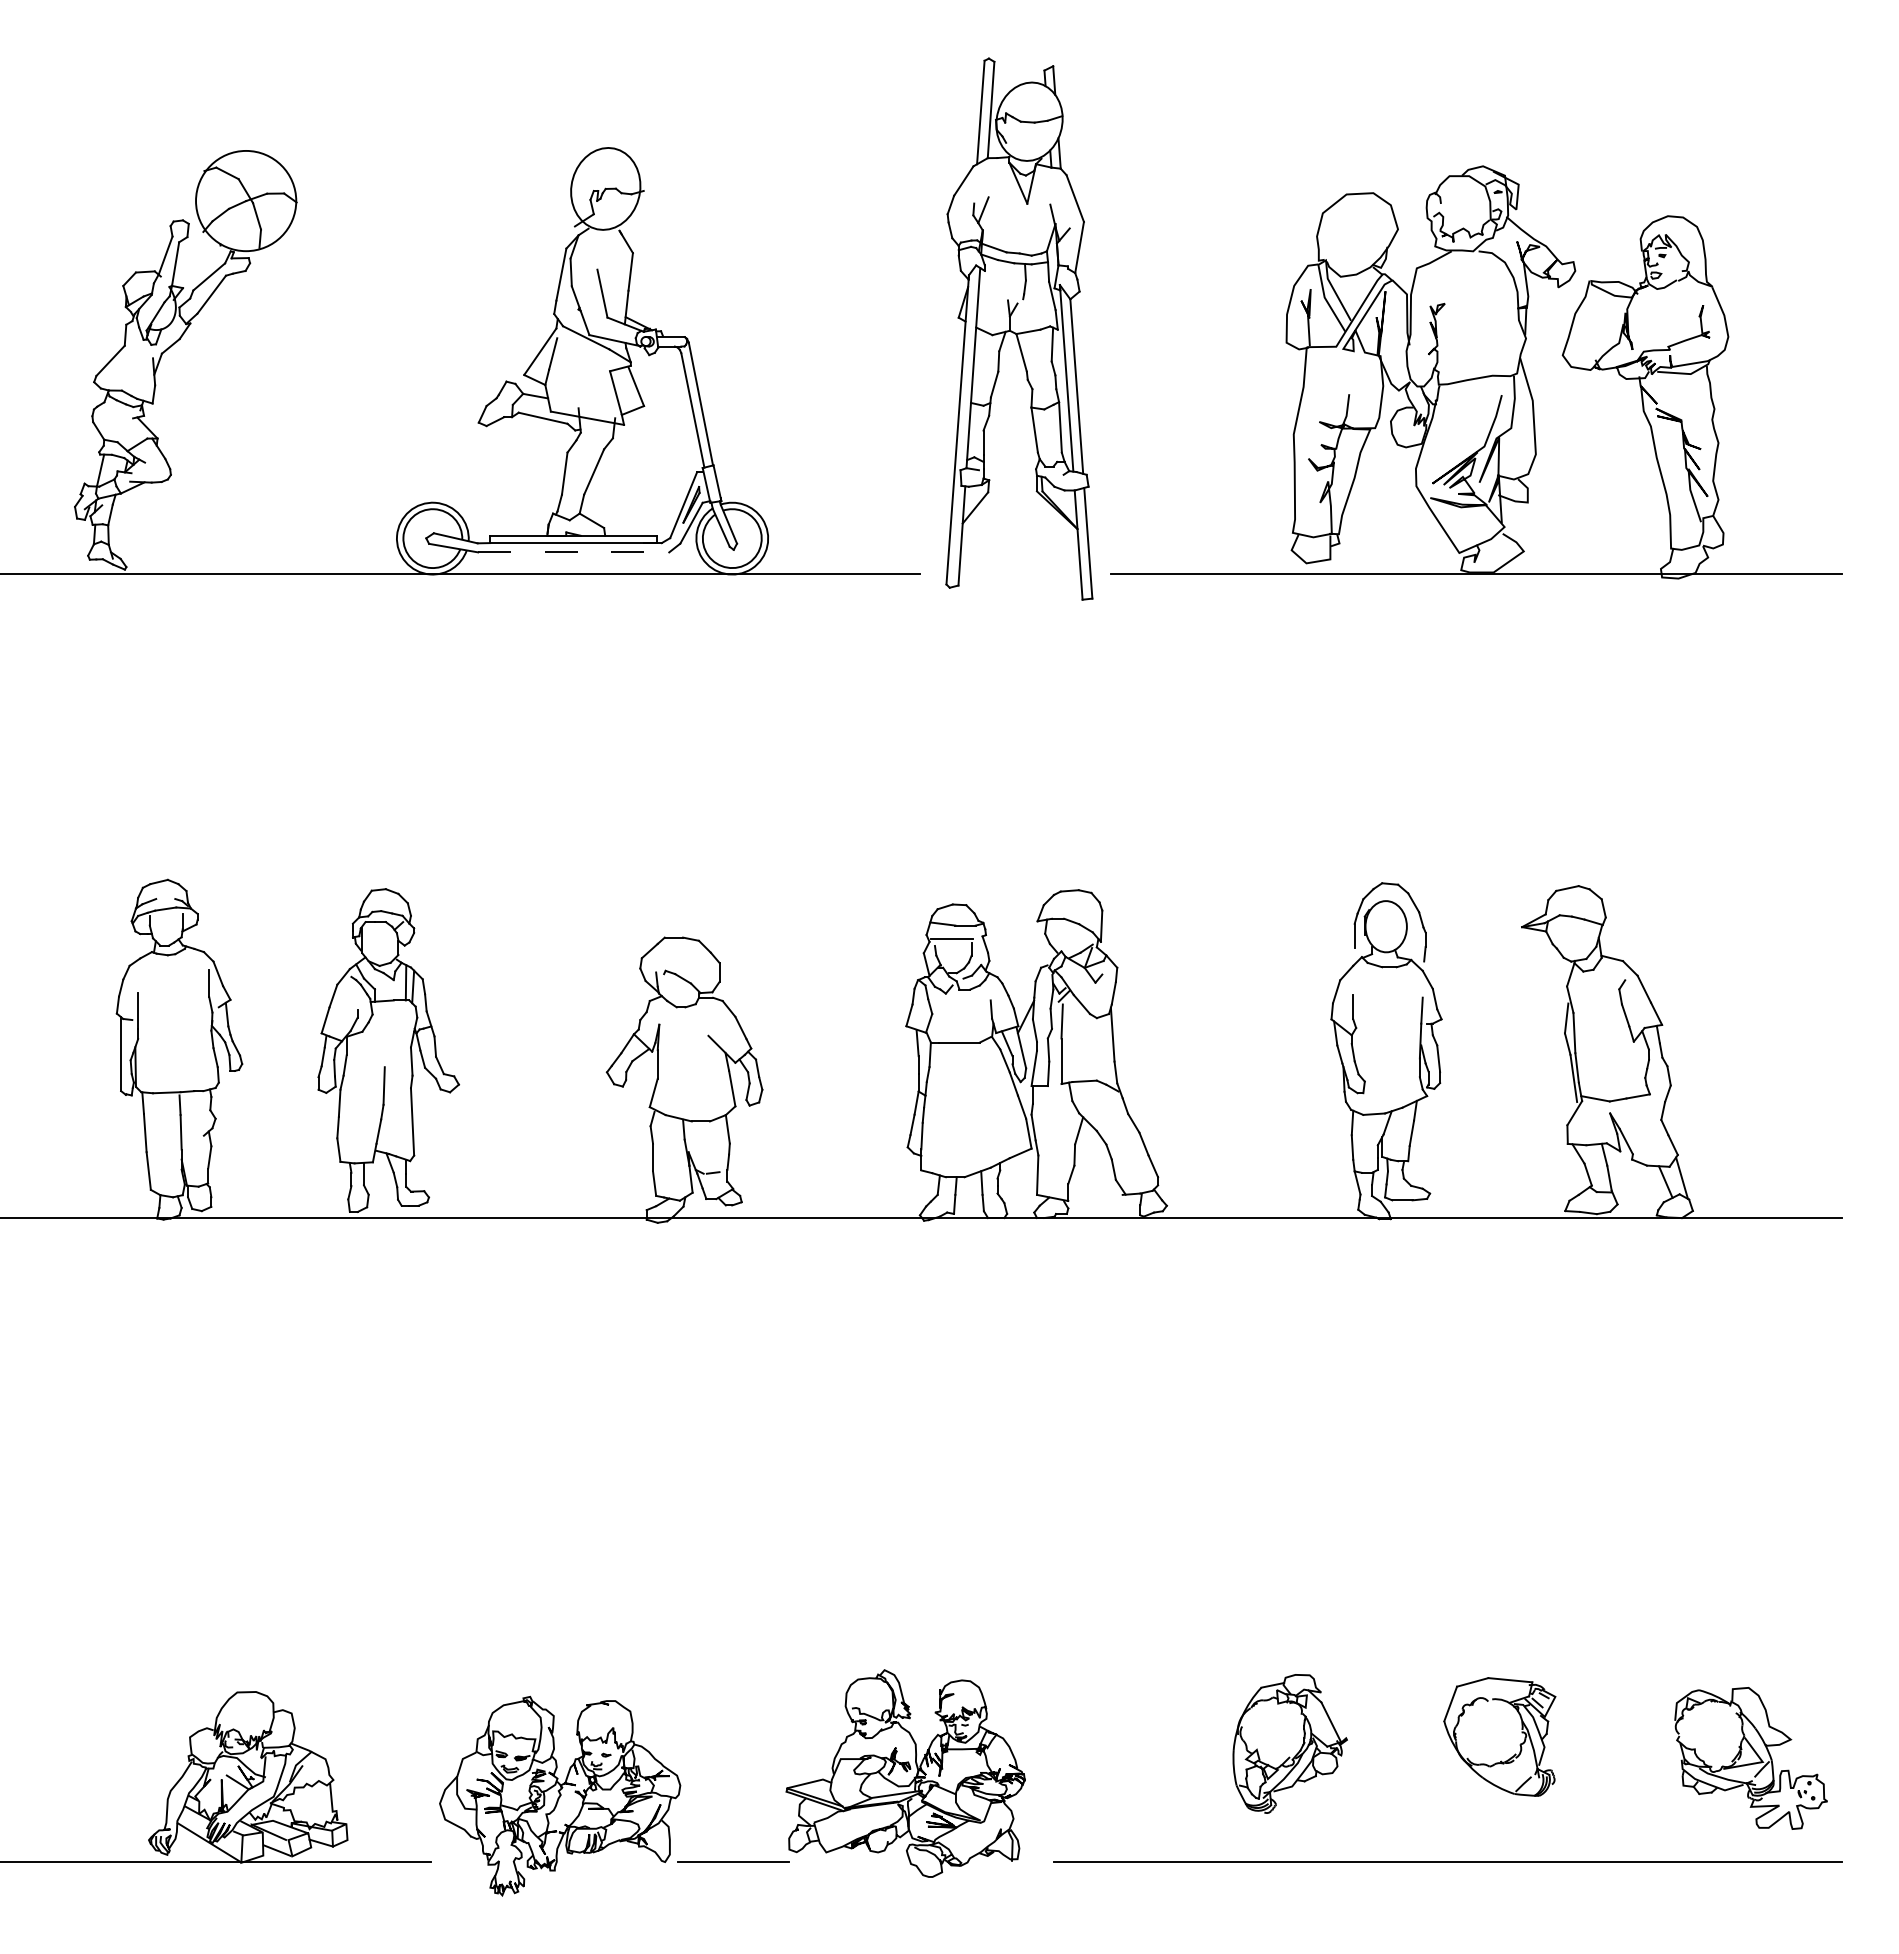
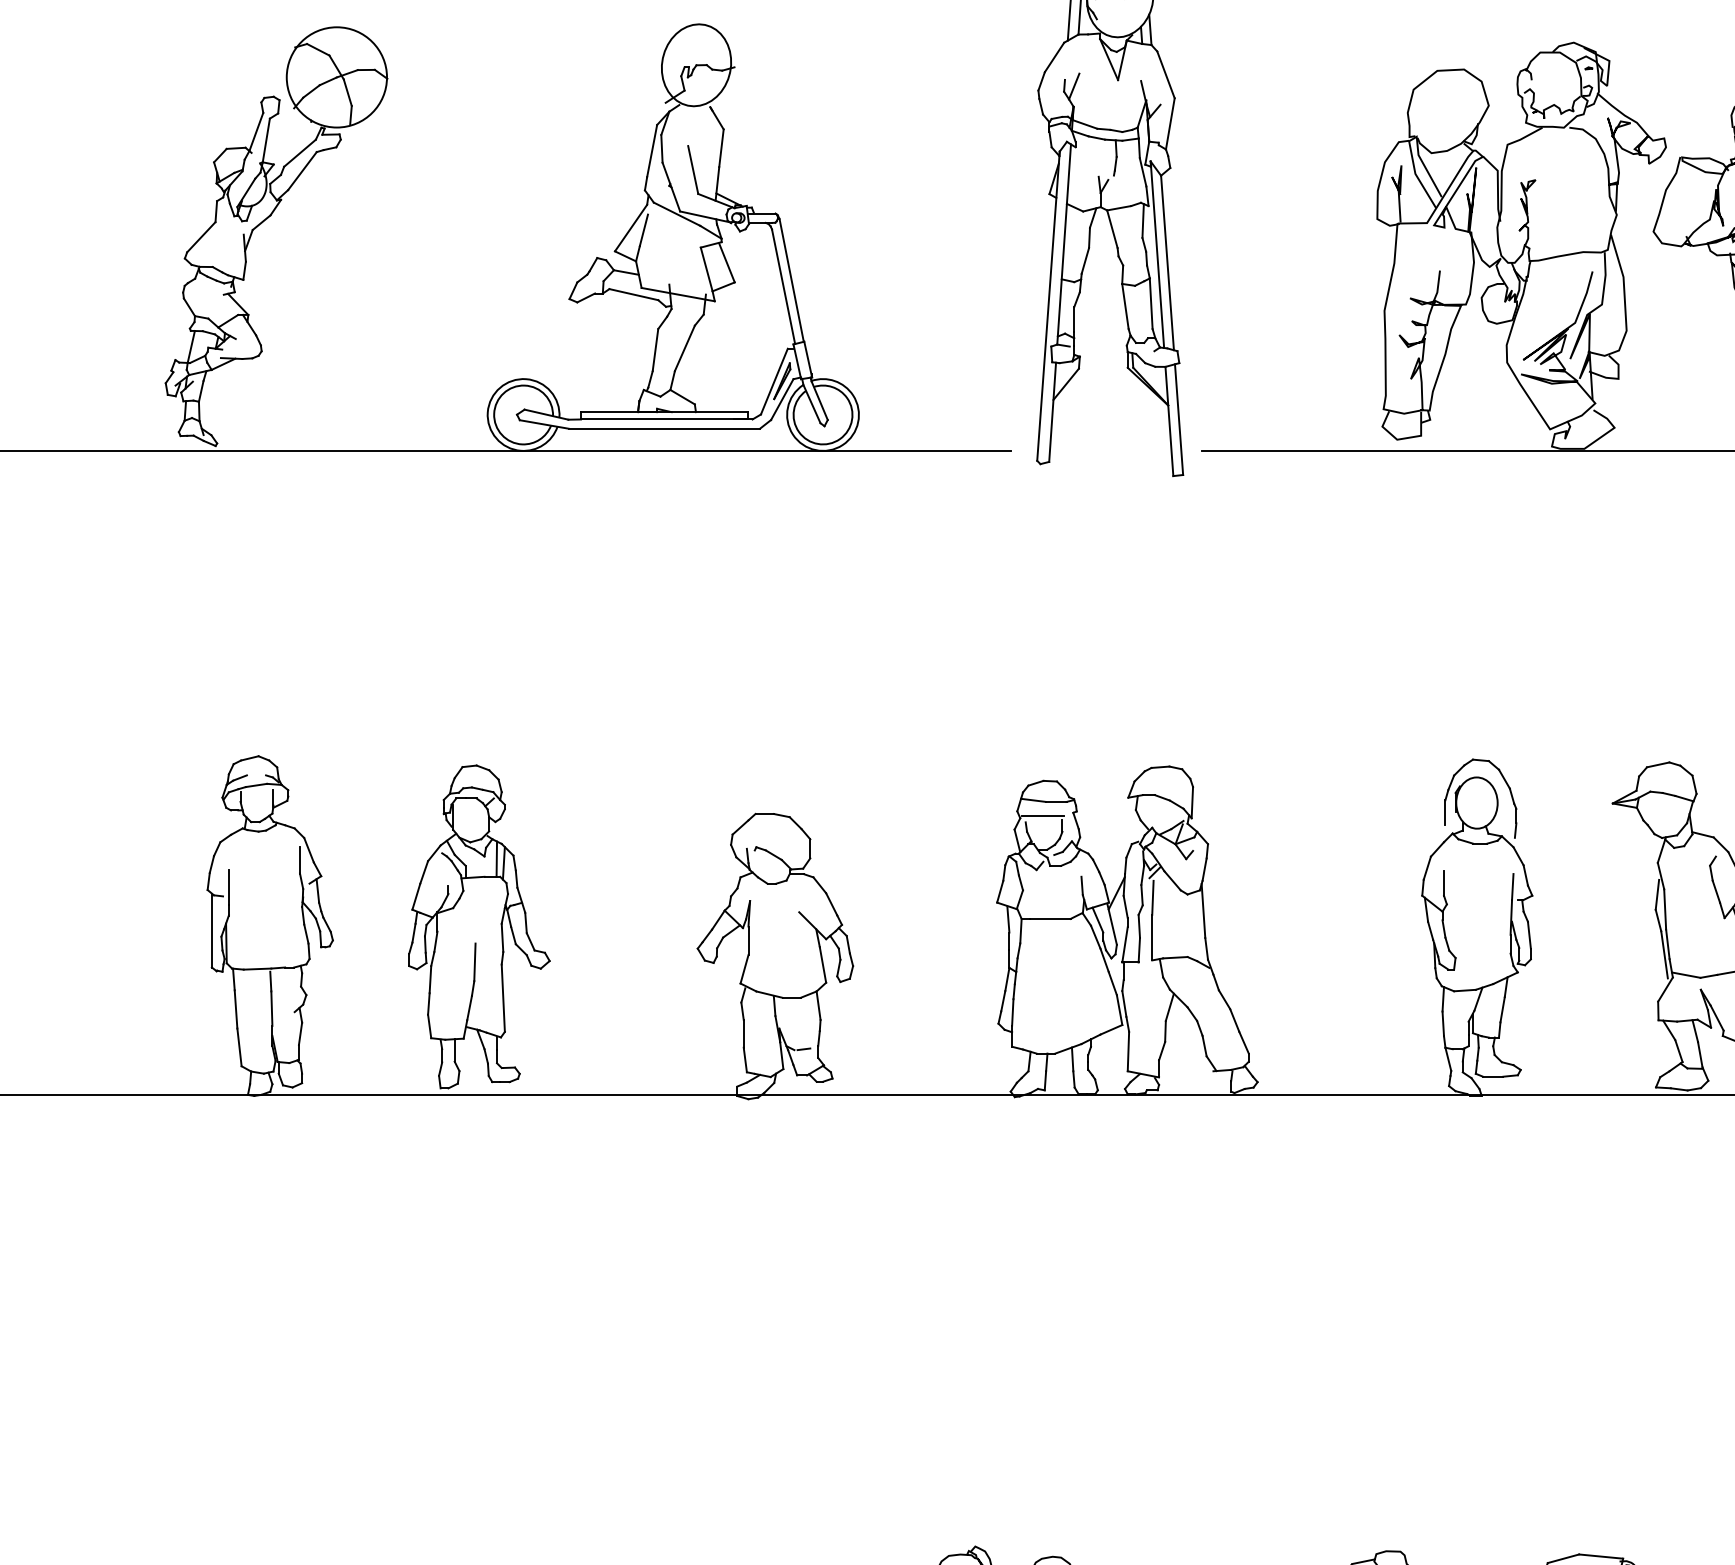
line: (573, 552) -> (664, 428), dashed -> solid

